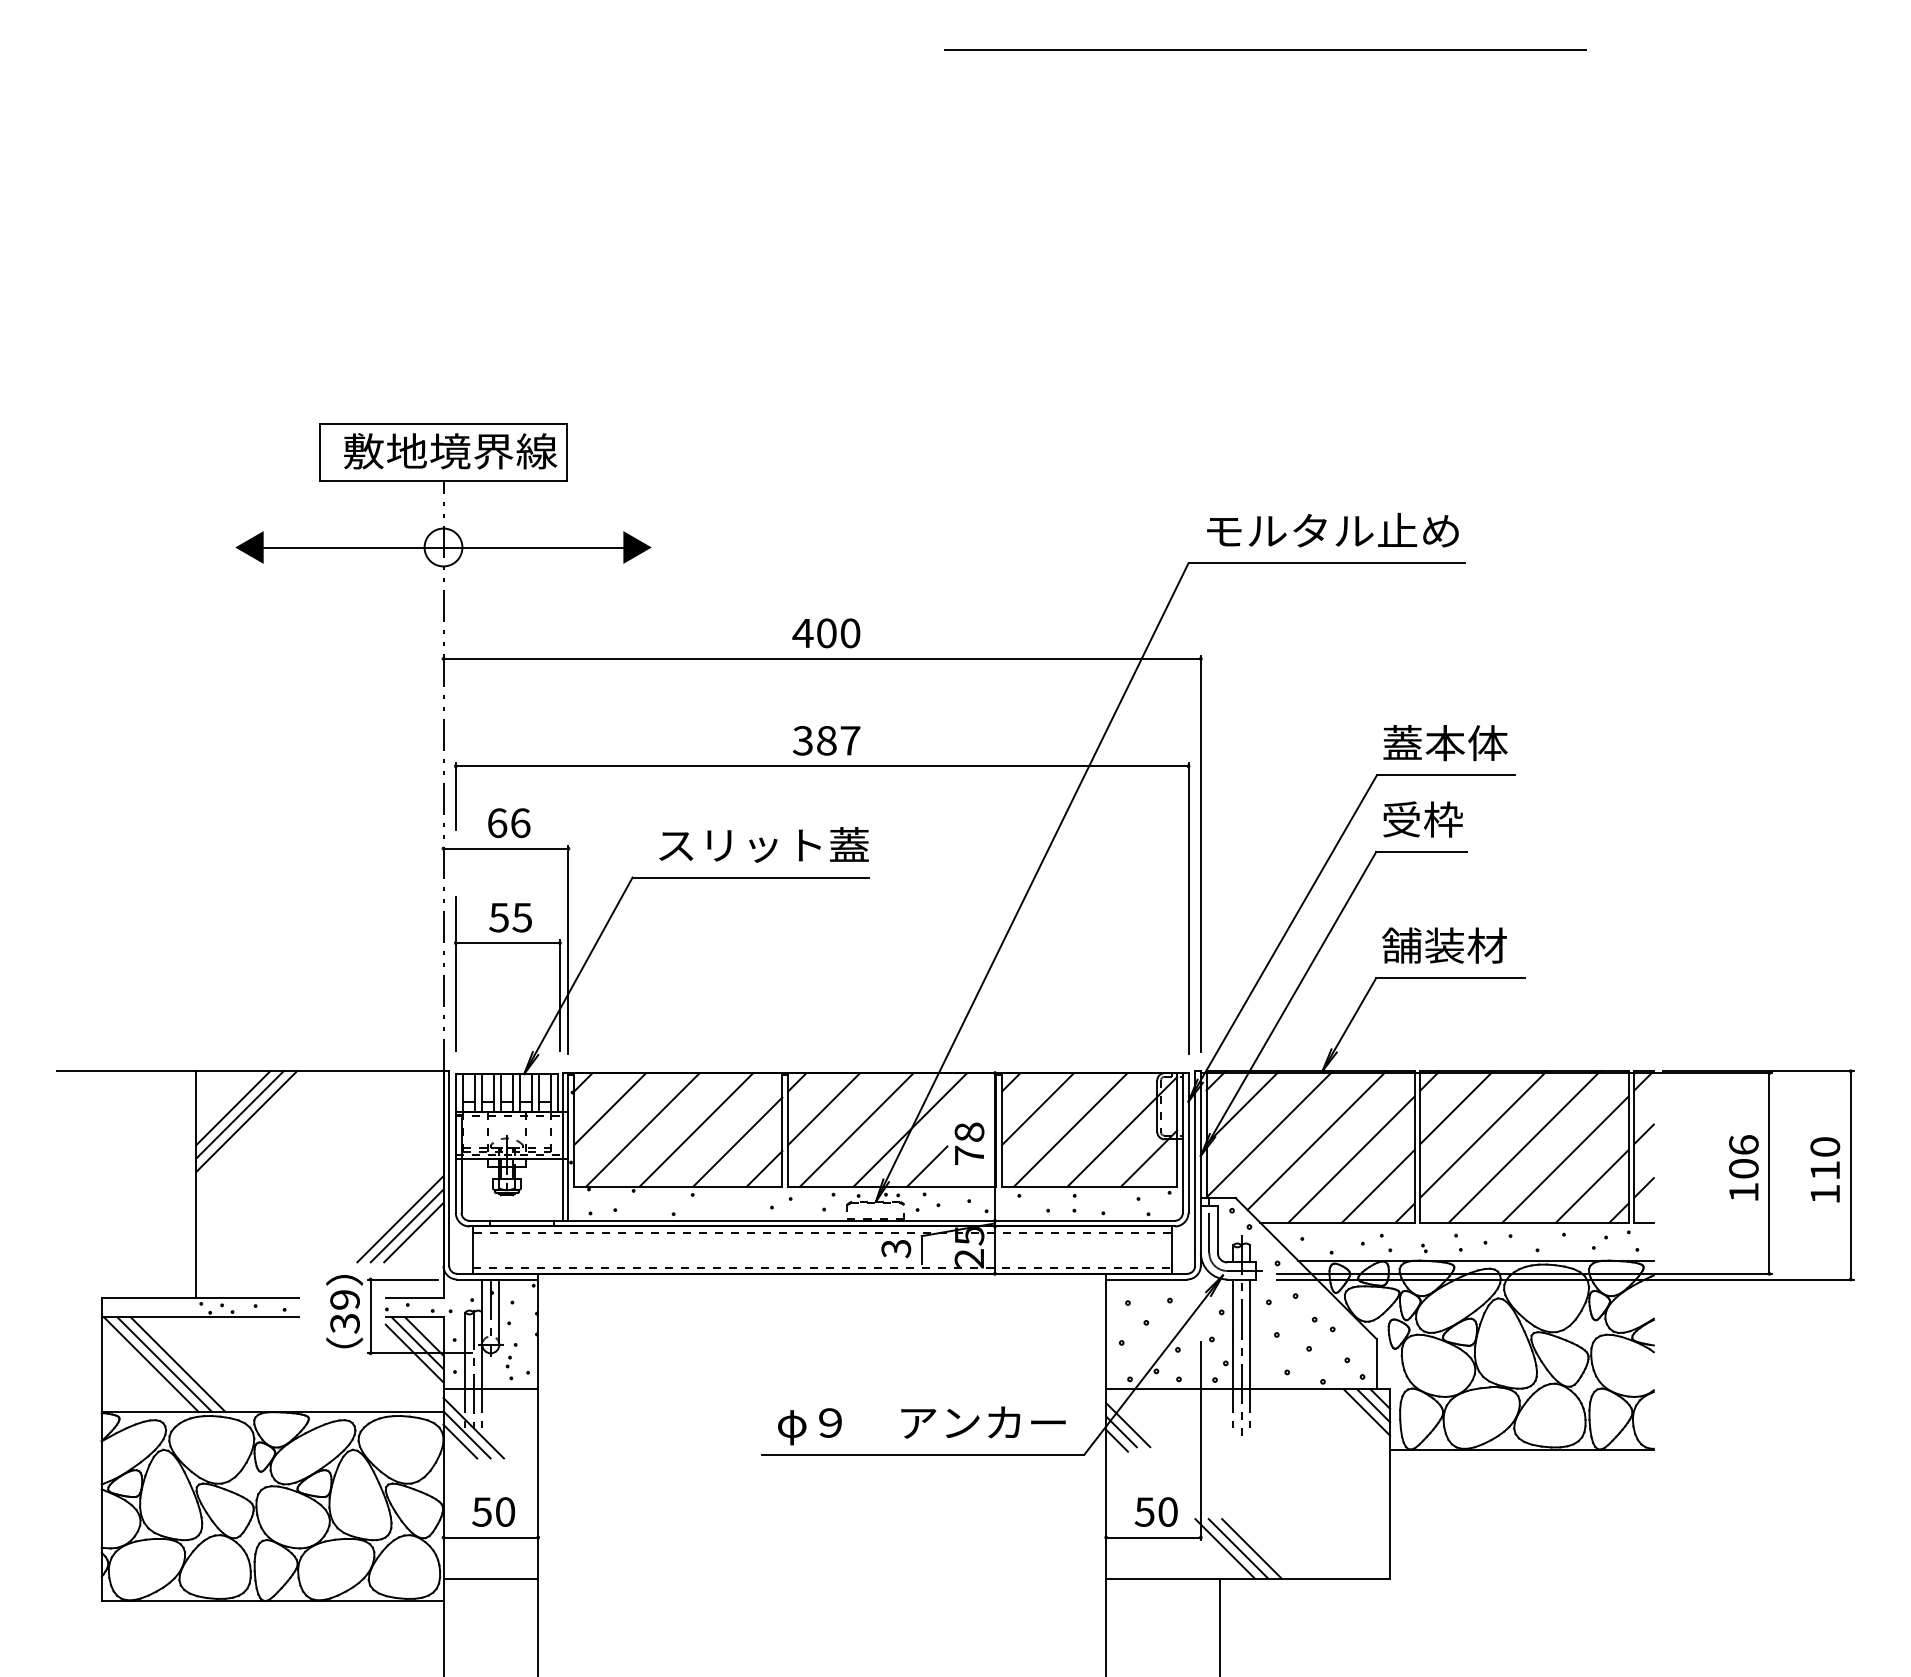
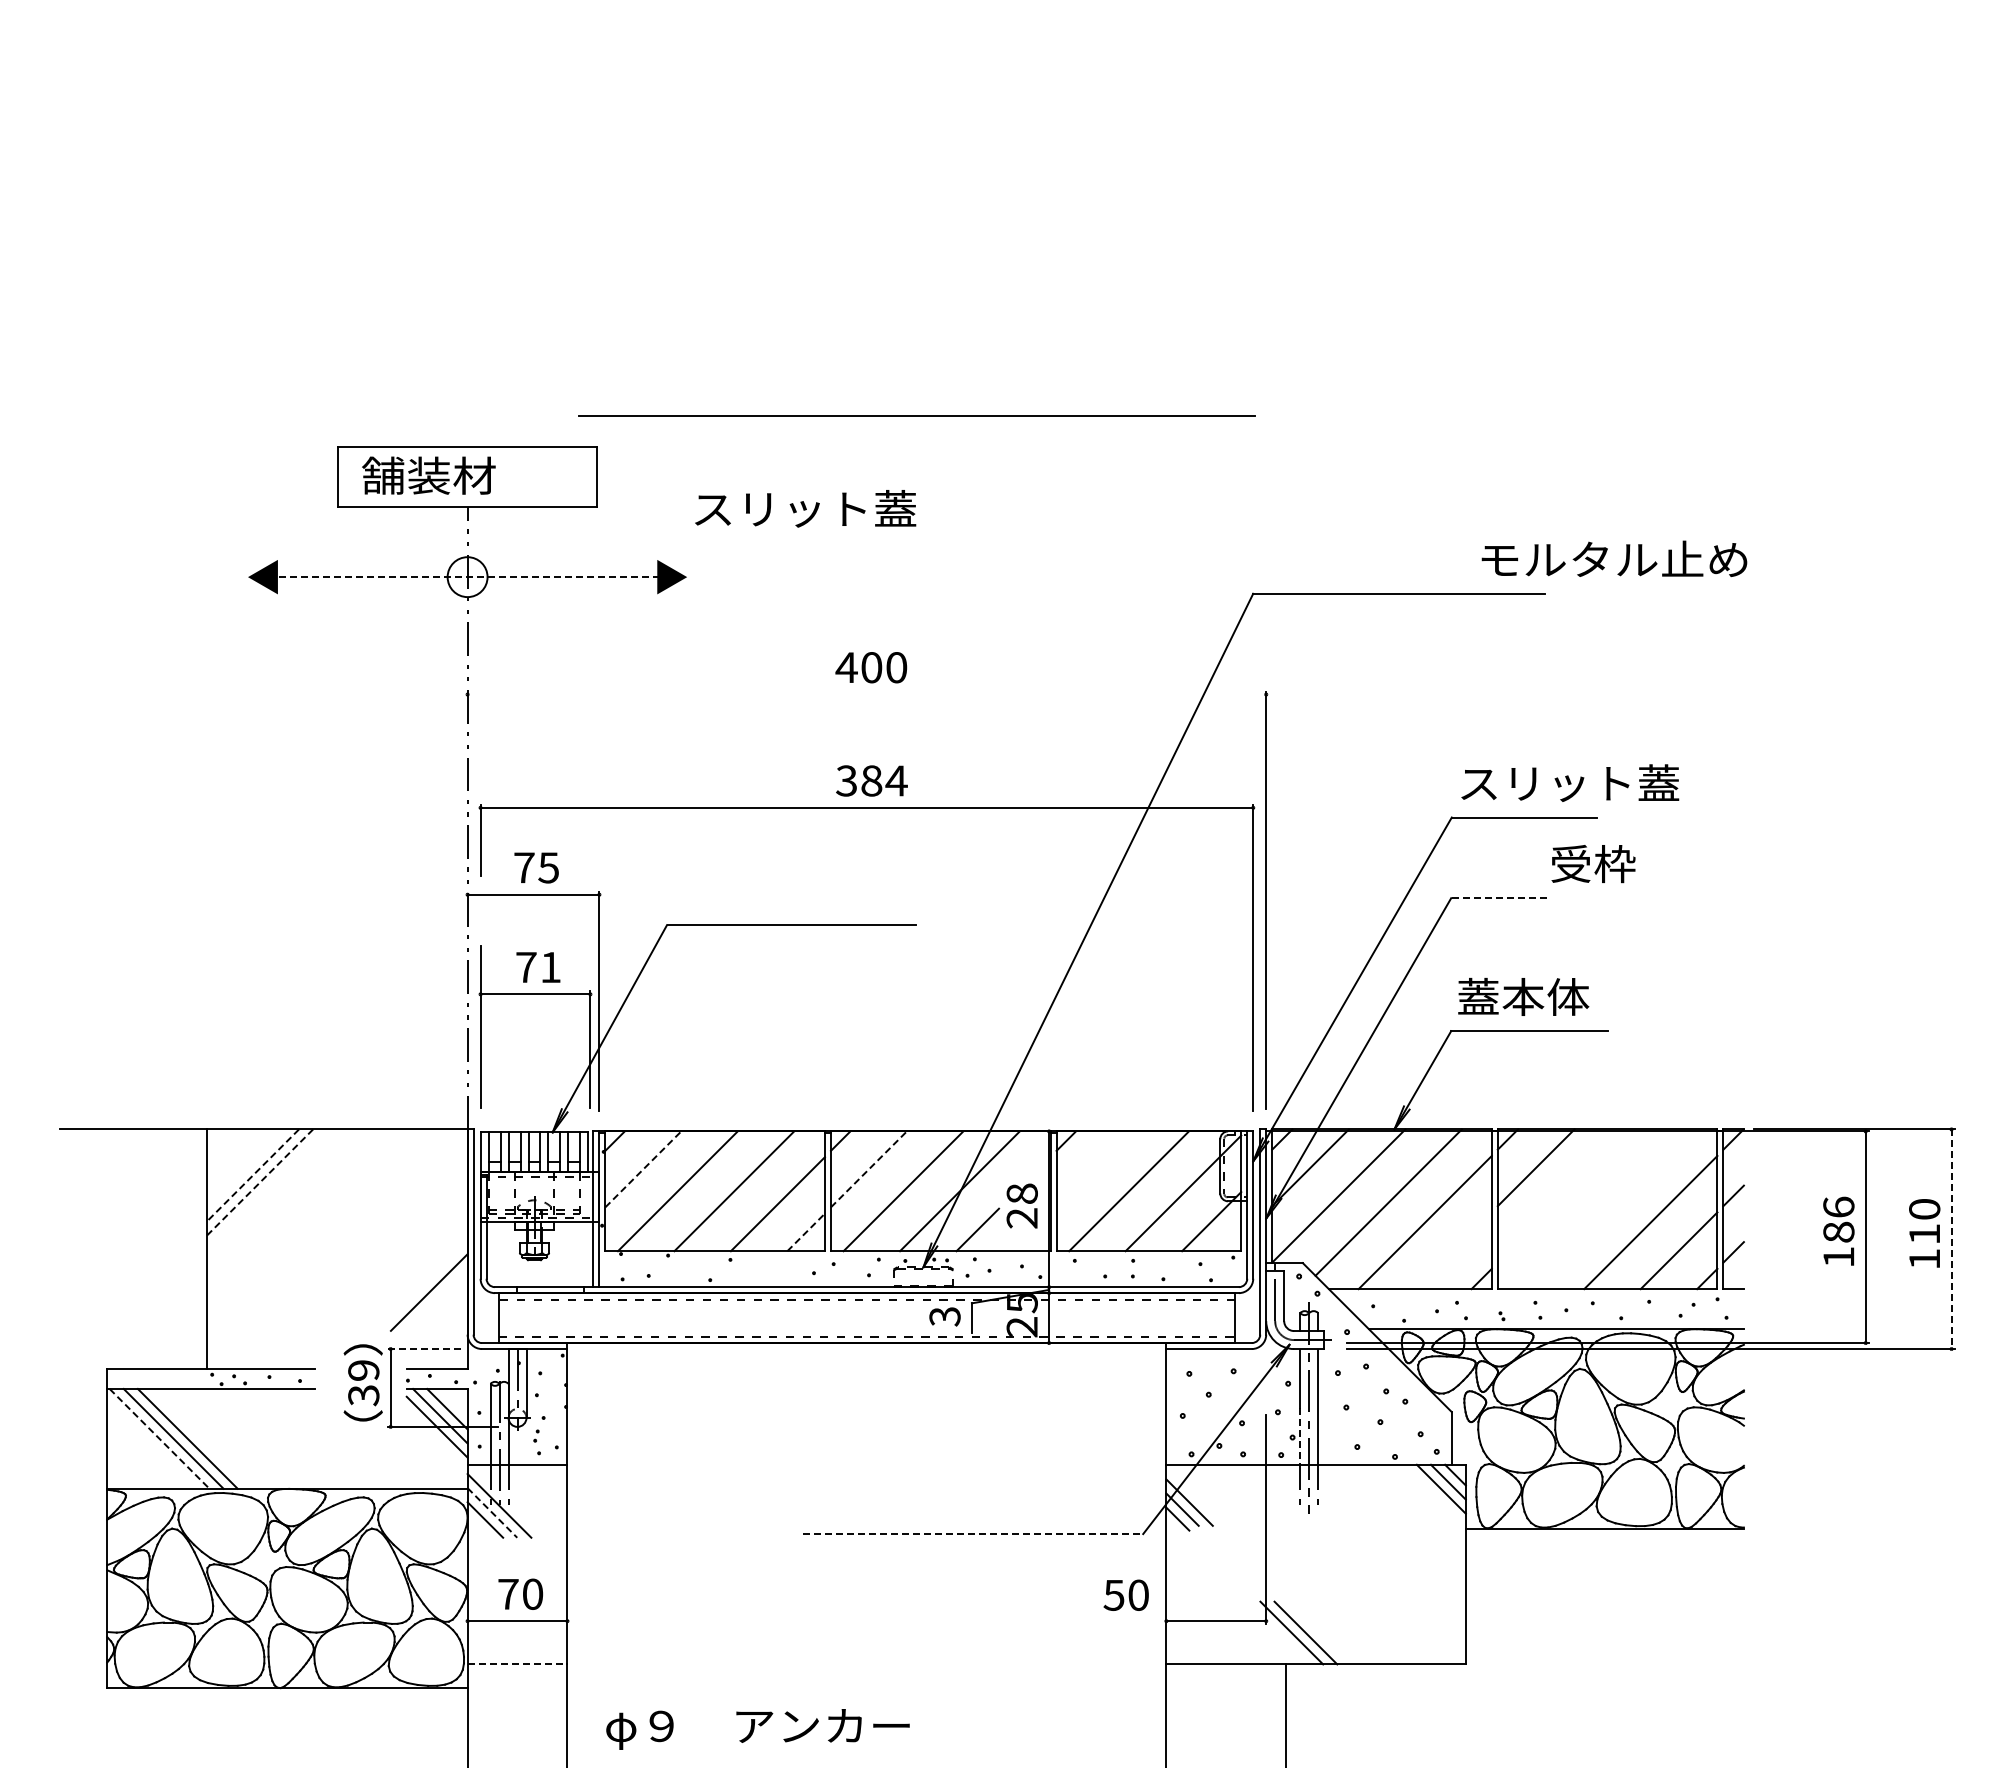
line: (1264, 49) -> (916, 415), moved
text: (450, 451) -> (474, 475), 敷地境界線 -> 舗装材
text: (1332, 529) -> (1614, 558), moved
line: (443, 547) -> (467, 577), solid -> dashed
line: (821, 658) -> (866, 694), removed
text: (850, 740) -> (896, 780), 387 -> 384
text: (1487, 743) -> (1568, 783), 蓋本体 -> スリット蓋
text: (1423, 820) -> (1593, 864), moved
text: (508, 822) -> (536, 867), 66 -> 75
text: (763, 844) -> (805, 508), moved
line: (1421, 852) -> (1498, 898), solid -> dashed
text: (509, 917) -> (537, 967), 55 -> 71
text: (1444, 945) -> (1523, 996), 舗装材 -> 蓋本体
line: (232, 1108) -> (245, 1168), removed
line: (610, 1109) -> (643, 1169), solid -> dashed
line: (823, 1109) -> (868, 1169), solid -> dashed
line: (1038, 1109) -> (1094, 1169), removed
line: (239, 1114) -> (252, 1175), solid -> dashed
line: (246, 1121) -> (259, 1182), solid -> dashed
line: (1483, 1133) -> (1564, 1195), removed
line: (1524, 1147) -> (1607, 1209), removed
text: (968, 1155) -> (1021, 1218), 78 -> 28
line: (764, 1168) -> (806, 1232), solid -> dashed
text: (1743, 1168) -> (1838, 1231), 106 -> 186
line: (1850, 1175) -> (1951, 1239), solid -> dashed
line: (1378, 1186) -> (1453, 1250), removed
line: (399, 1219) -> (421, 1285), removed
line: (414, 1232) -> (436, 1299), removed
line: (403, 1279) -> (425, 1349), solid -> dashed
line: (1233, 1362) -> (1300, 1436), solid -> dashed
line: (151, 1364) -> (159, 1438), solid -> dashed
text: (921, 1425) -> (757, 1729), moved
line: (467, 1435) -> (492, 1513), solid -> dashed
line: (923, 1455) -> (973, 1534), solid -> dashed
text: (1155, 1511) -> (1125, 1594), moved
text: (481, 1512) -> (507, 1594), 50 -> 70
line: (1251, 1548) -> (1319, 1632), removed
line: (490, 1578) -> (517, 1664), solid -> dashed

